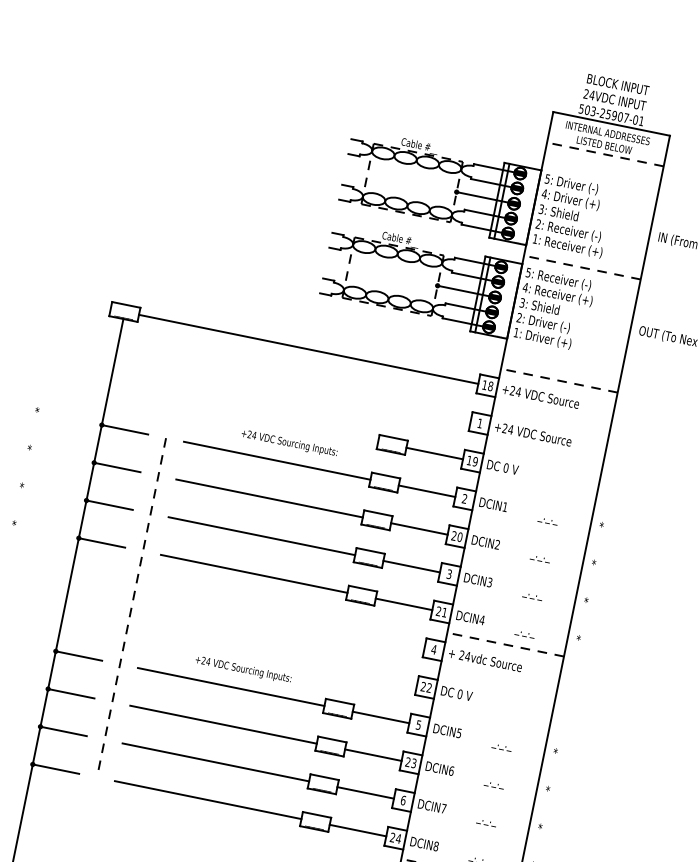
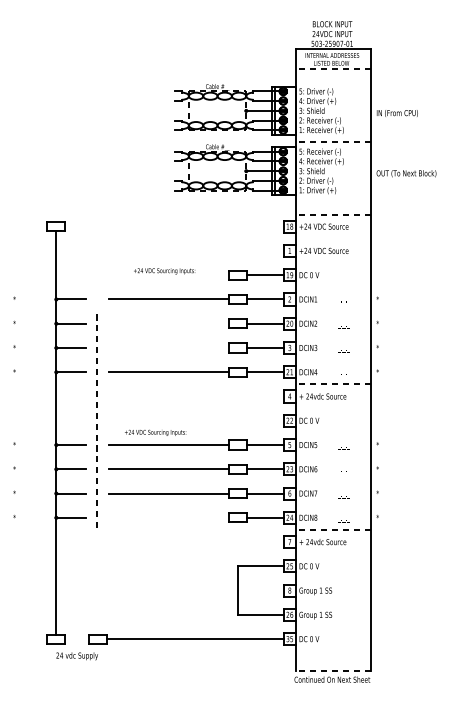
line: (308, 349) -> (174, 226), removed
text: (289, 443) -> (164, 271), moved
line: (270, 498) -> (169, 323), removed
line: (262, 537) -> (169, 348), removed
line: (132, 599) -> (96, 418), moved
text: (243, 669) -> (155, 432), moved
line: (208, 799) -> (169, 517), removed

